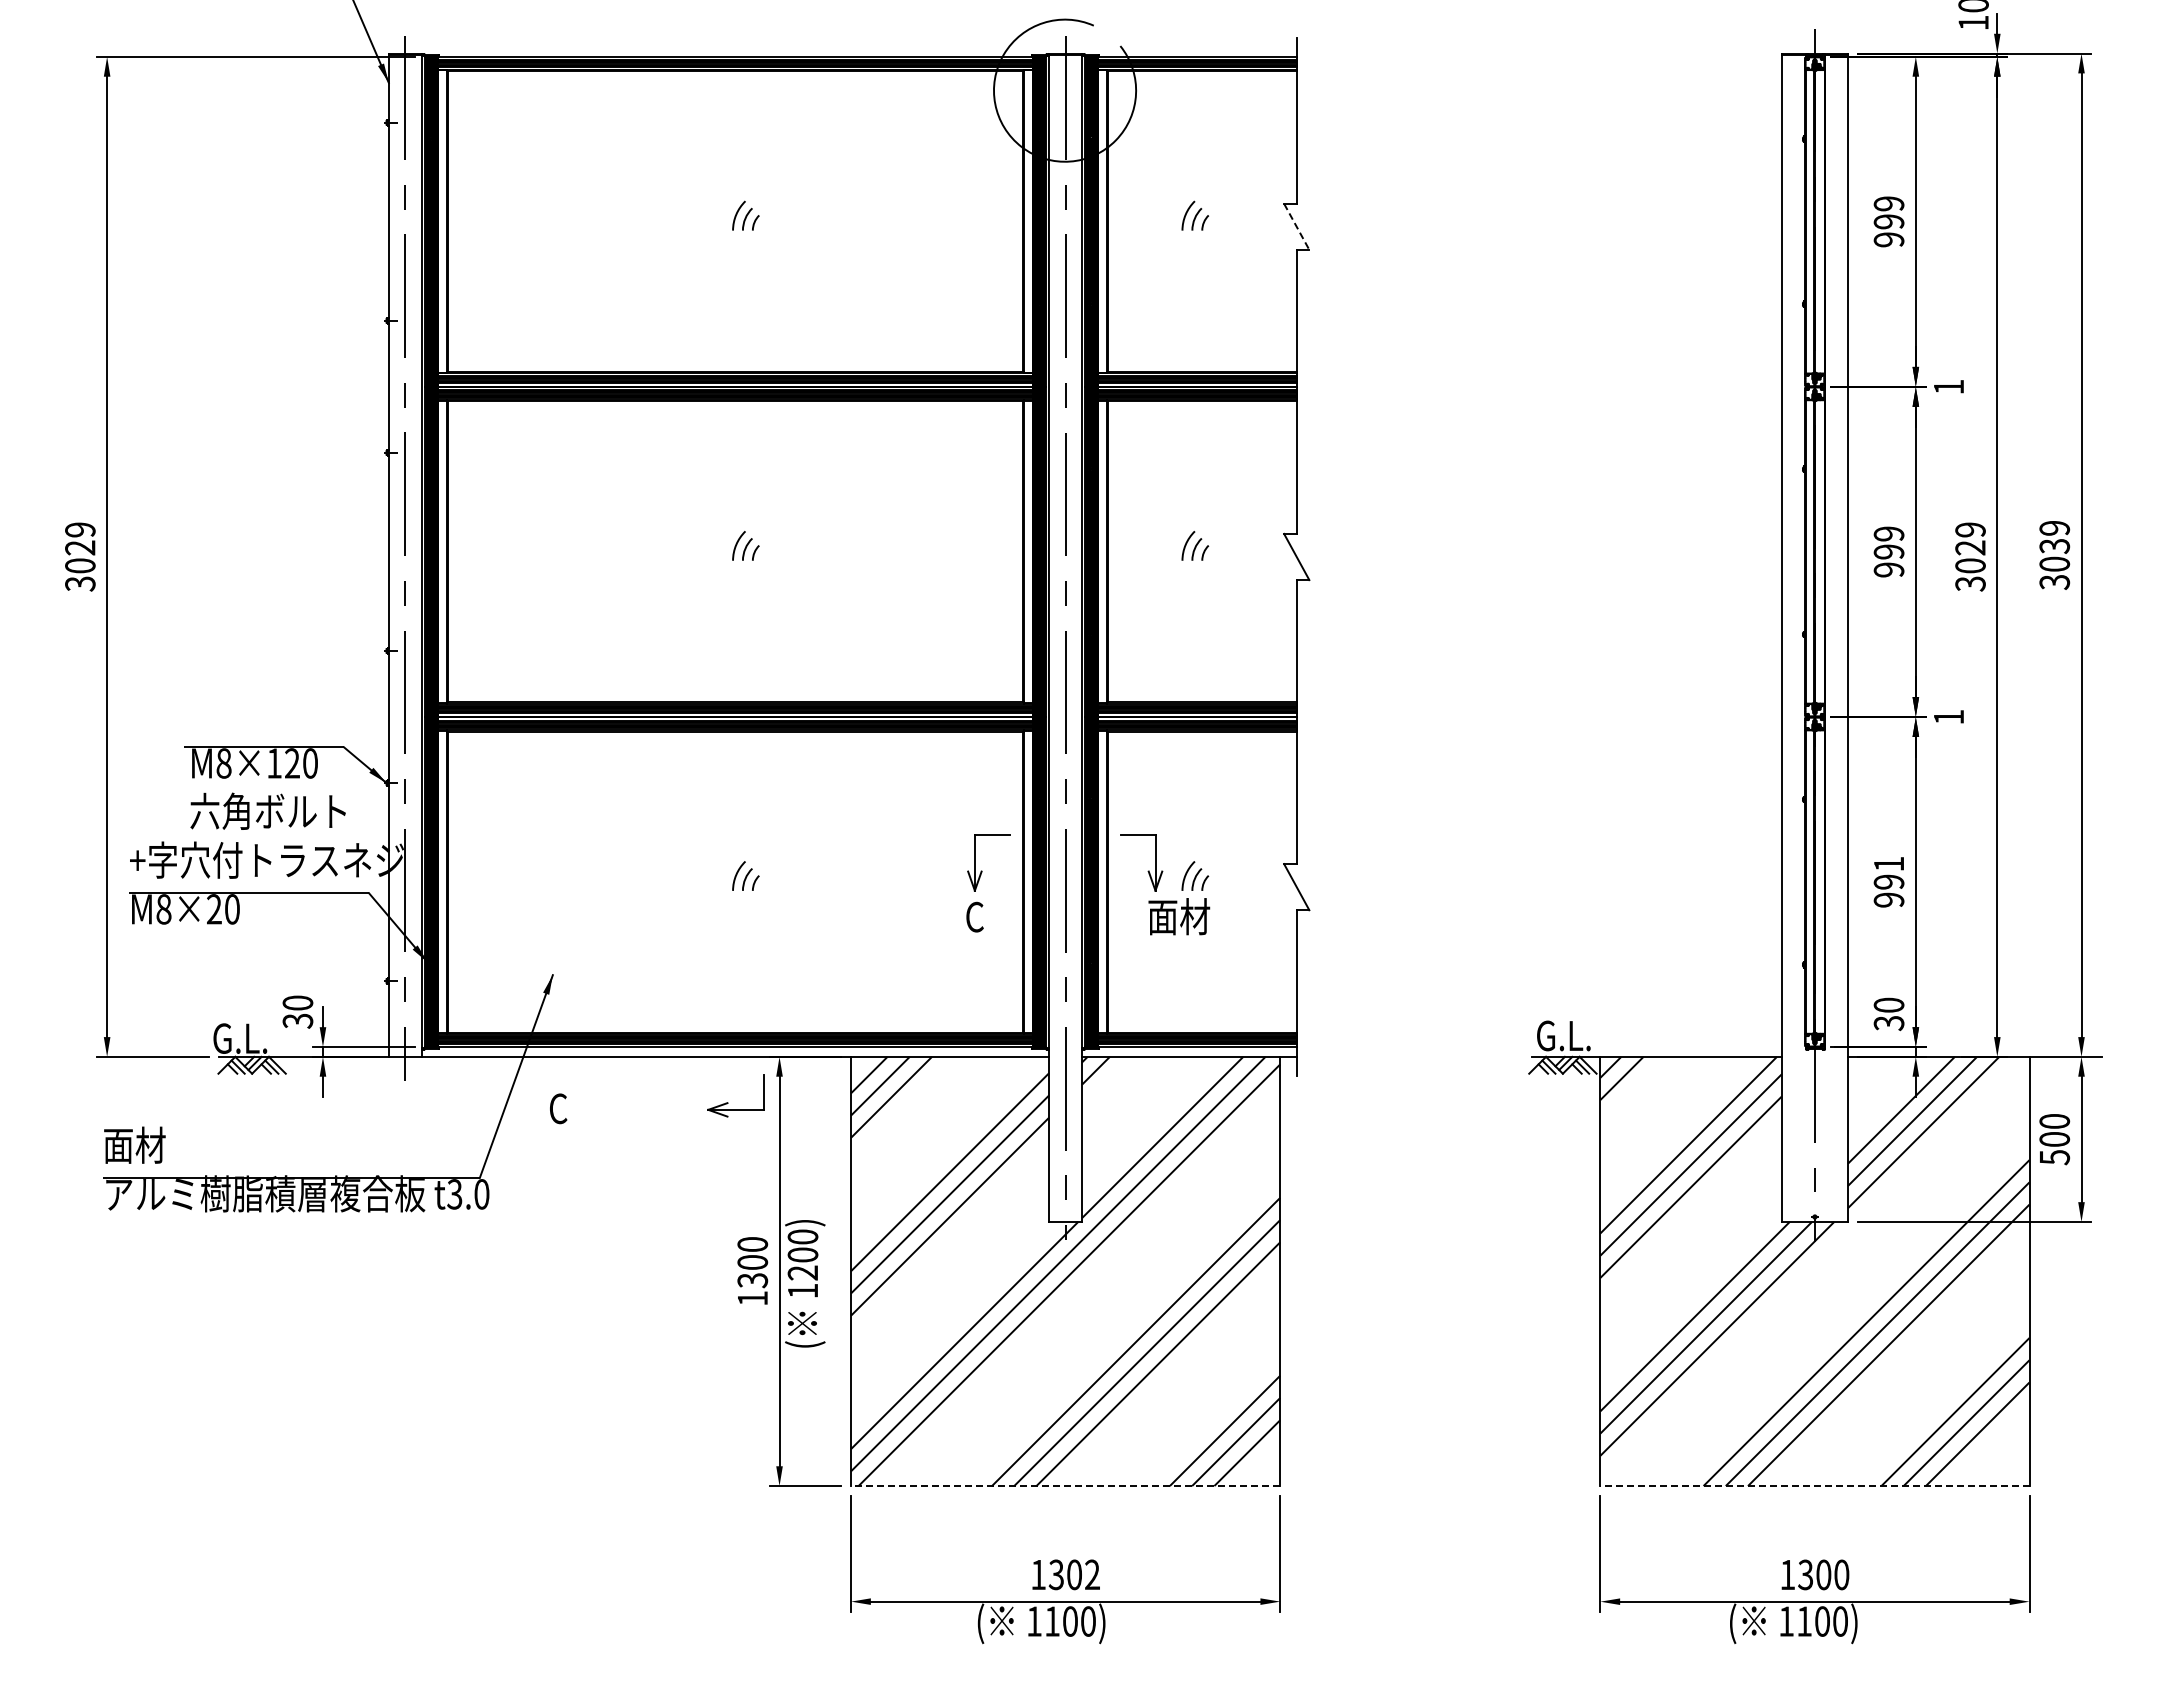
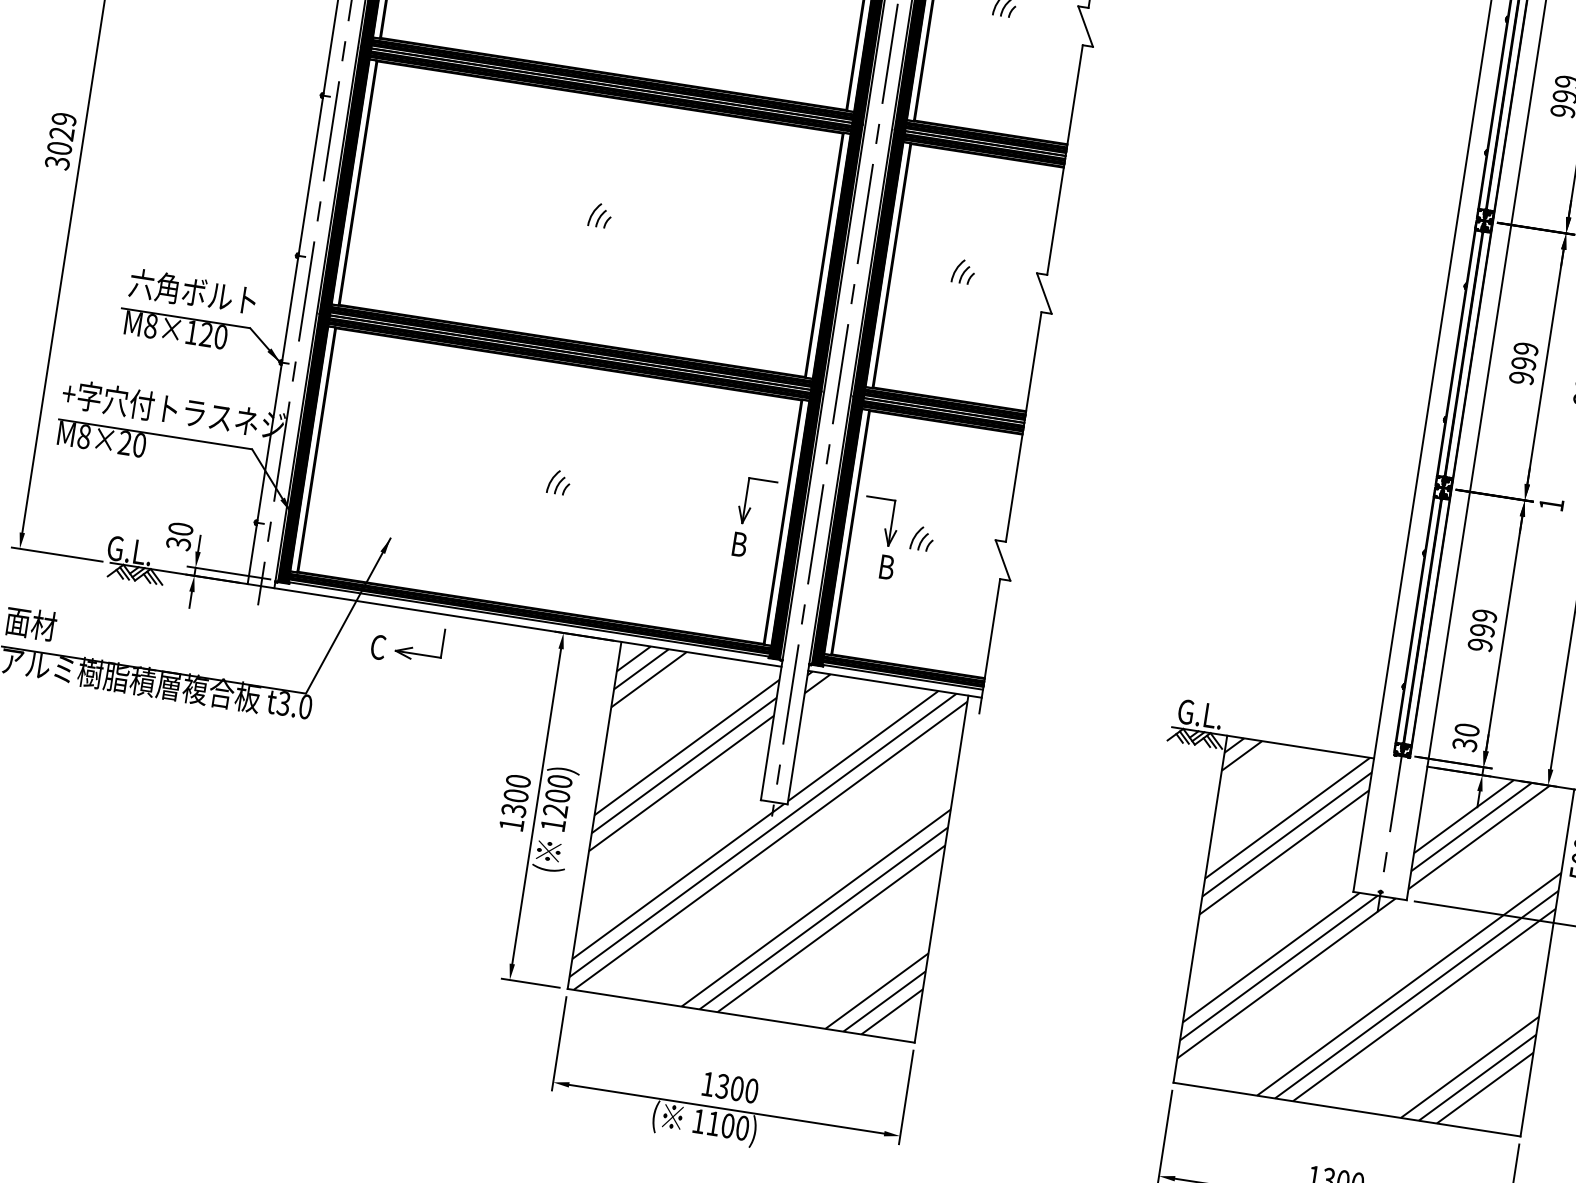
line: (1296, 227) -> (1085, 27), dashed -> solid
text: (267, 810) -> (192, 291), moved
text: (1888, 863) -> (1484, 615), 991 -> 999
text: (975, 916) -> (739, 543), C -> B
text: (1179, 916) -> (904, 569), 面材 -> B
part: (728, 1102) -> (413, 647), moved
line: (1065, 1486) -> (741, 1016), dashed -> solid
line: (1814, 1486) -> (1346, 1109), dashed -> solid
text: (1092, 1574) -> (751, 1090), 1302 -> 1300

